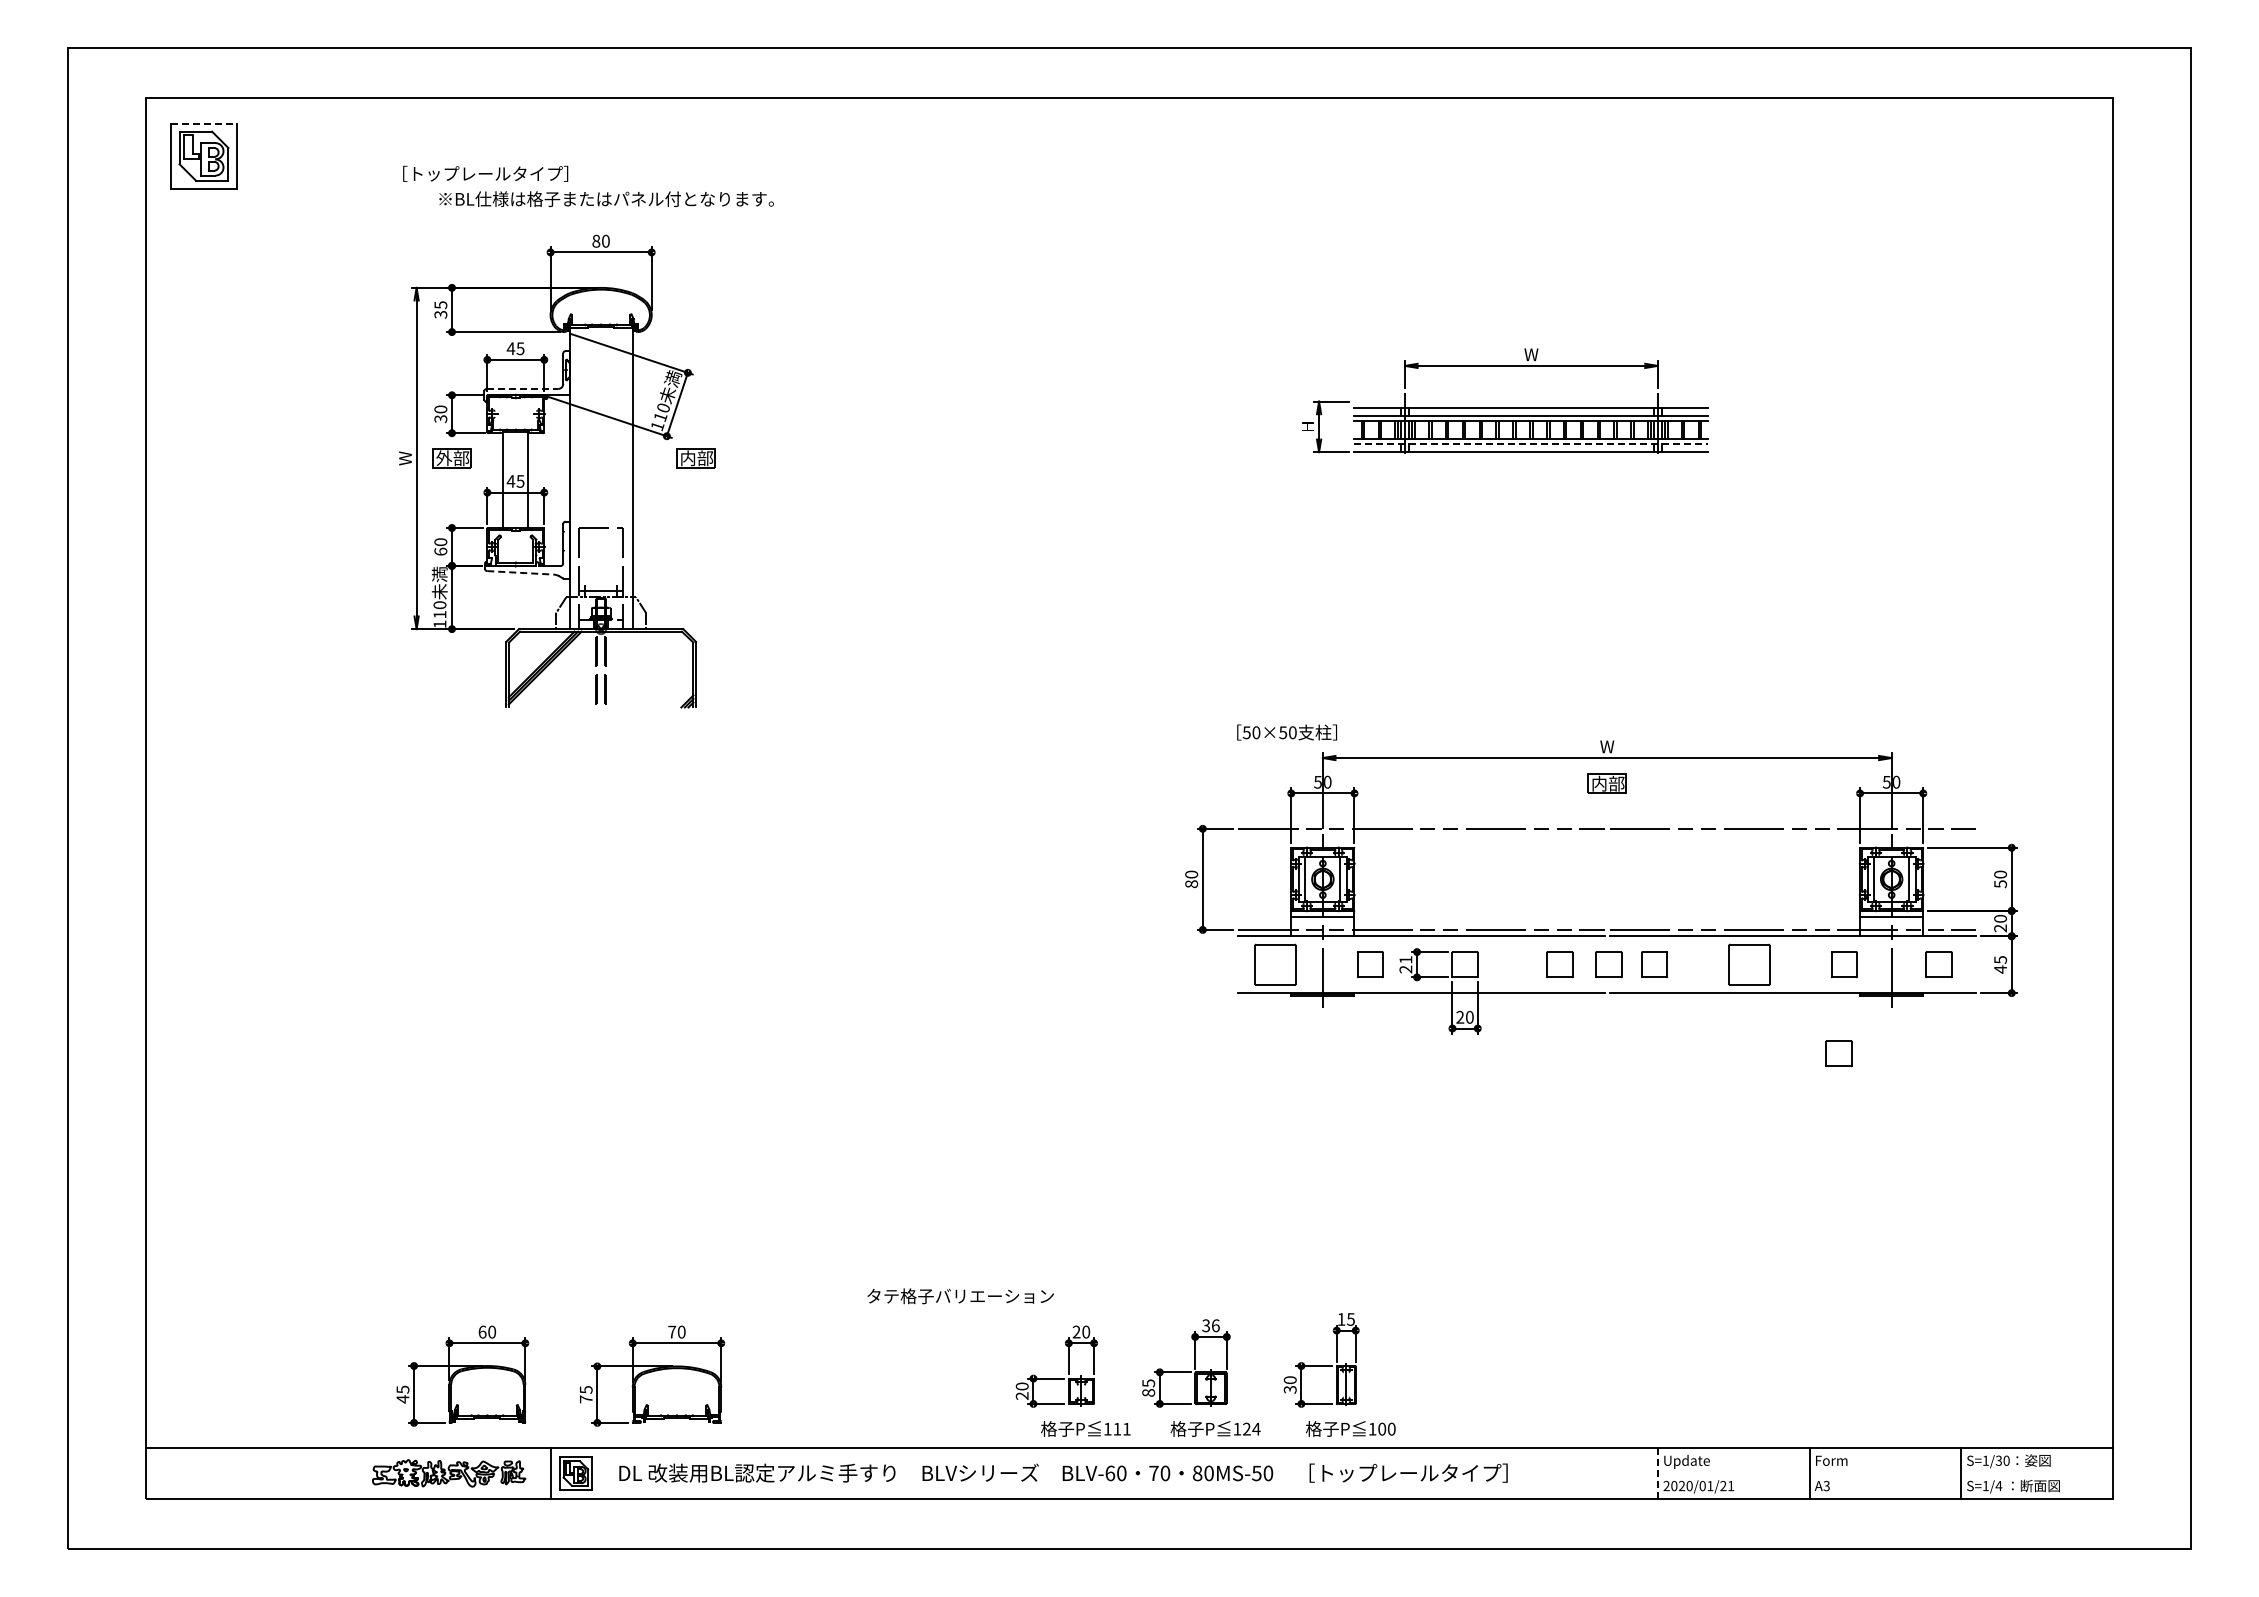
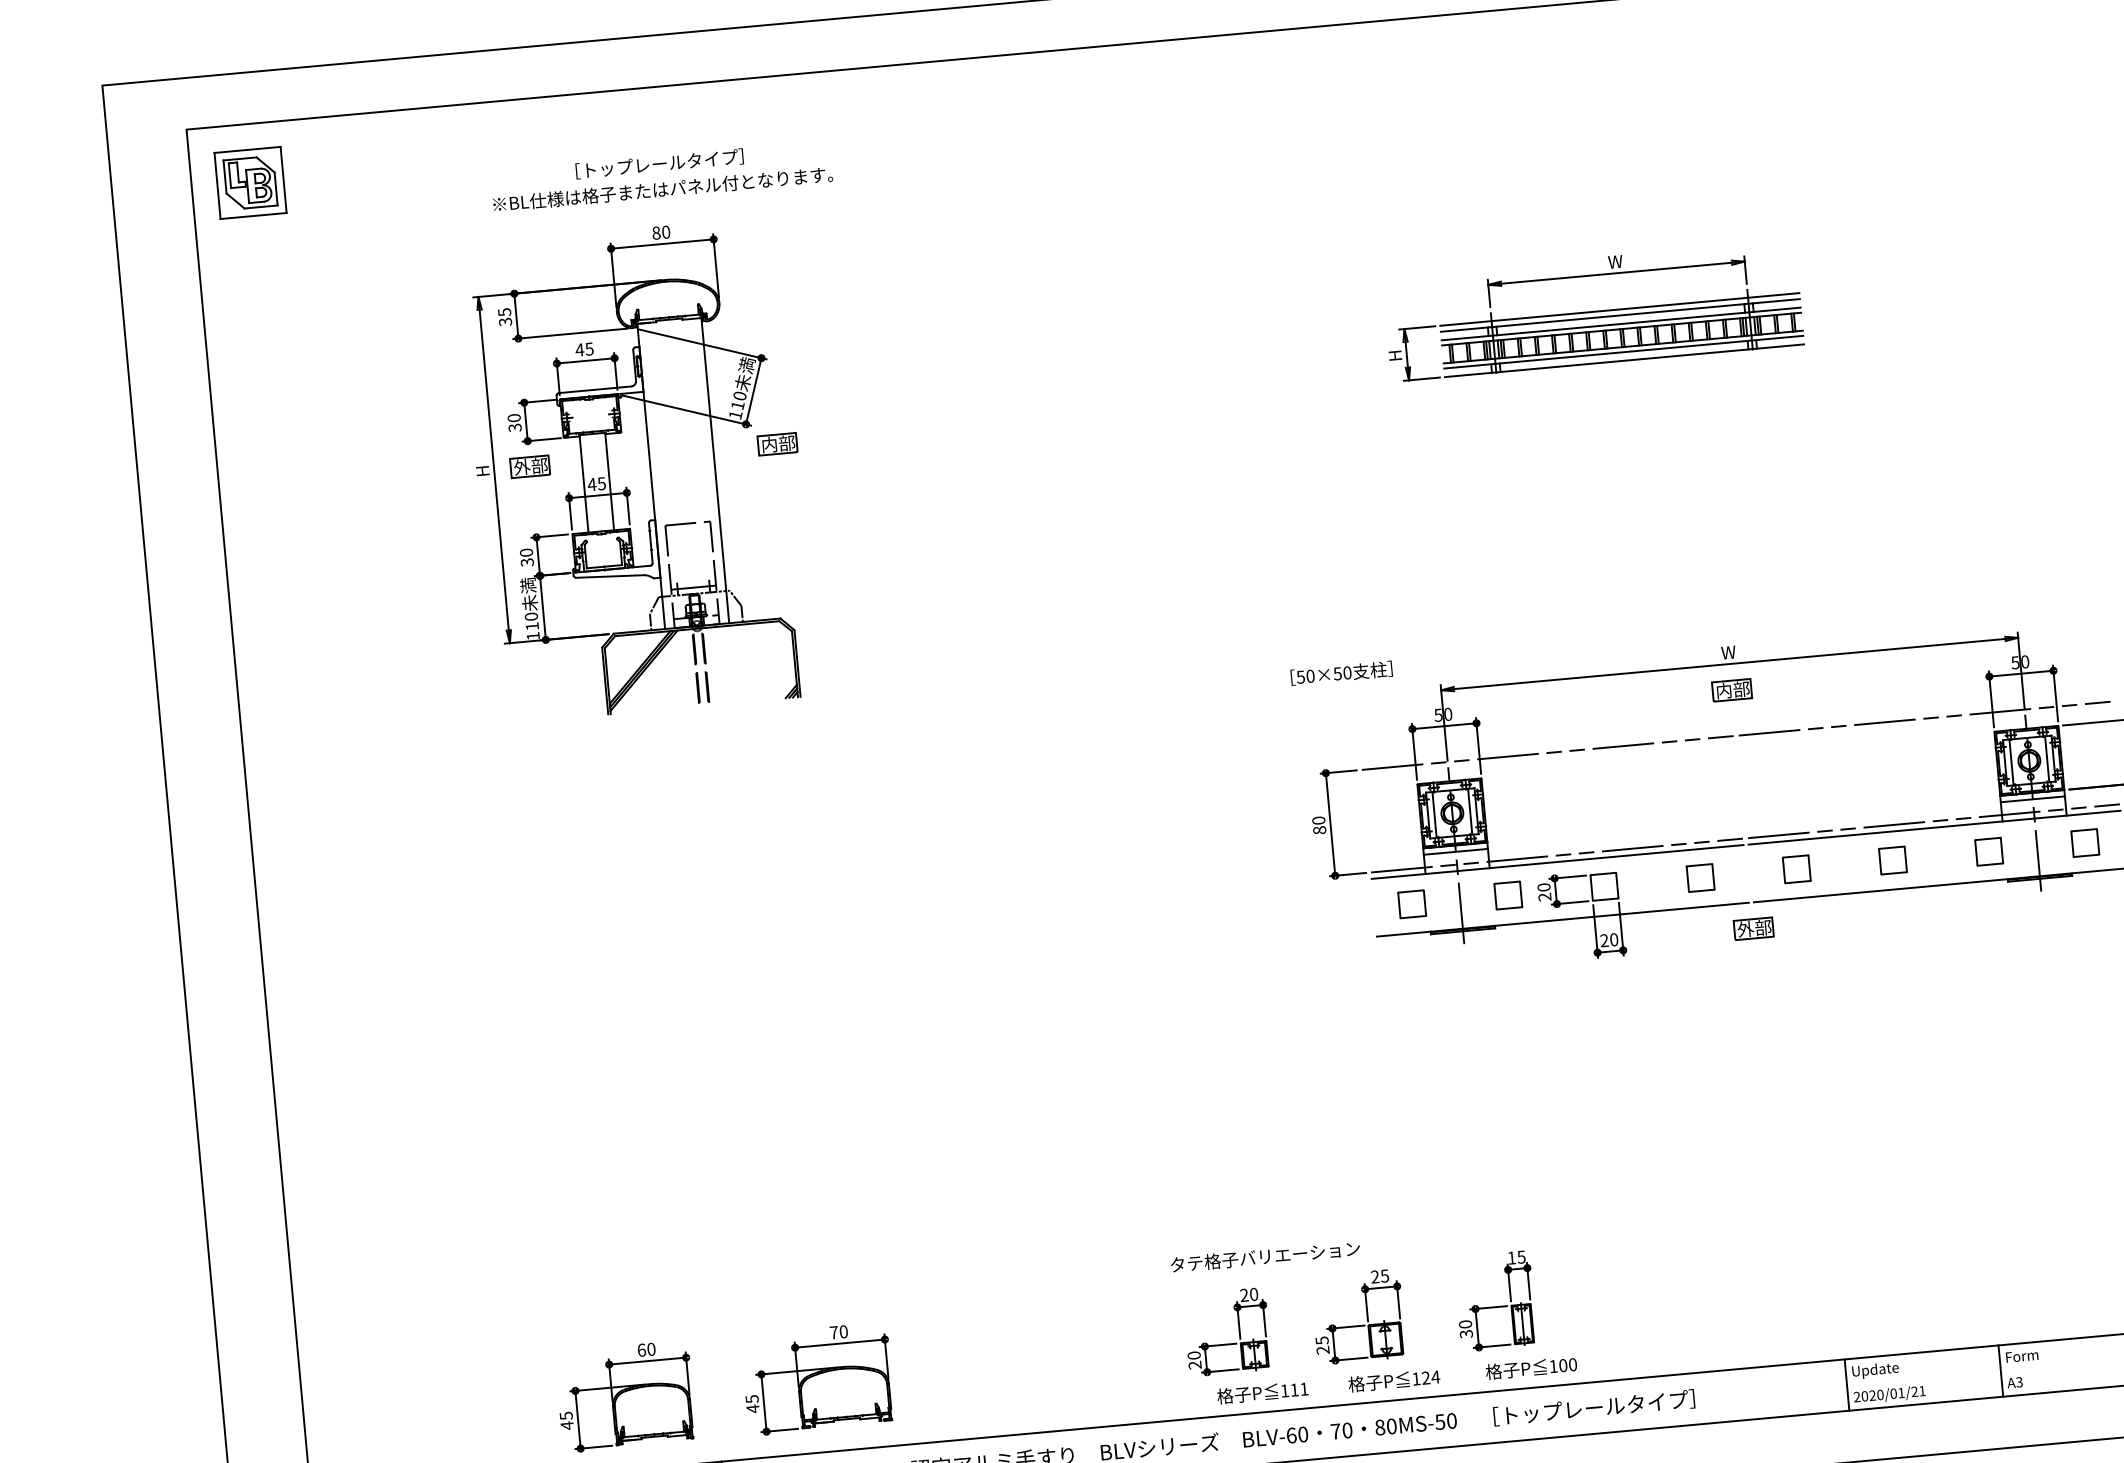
line: (203, 123) -> (247, 149), dashed -> solid
text: (485, 173) -> (659, 163), moved
line: (522, 388) -> (595, 389), dashed -> solid
line: (1531, 401) -> (1619, 309), added
line: (1531, 443) -> (1623, 351), dashed -> solid
text: (405, 458) -> (482, 471), W -> H
text: (440, 551) -> (527, 562), 60 -> 30
line: (521, 572) -> (611, 576), dashed -> solid
text: (1286, 732) -> (1341, 673), moved
text: (1405, 959) -> (1543, 887), 21 -> 20
part: (1275, 964) -> (1412, 904), size x0.62
part: (1608, 964) -> (1749, 873), removed
part: (1749, 964) -> (1893, 860), size x0.62
part: (1606, 1019) -> (1753, 929), added
part: (1838, 1053) -> (1991, 942), removed
text: (960, 1296) -> (1265, 1257), moved
text: (1210, 1325) -> (1379, 1276), 36 -> 25
text: (1148, 1392) -> (1322, 1349), 85 -> 25
text: (586, 1399) -> (753, 1408), 75 -> 45
line: (1657, 1473) -> (1846, 1385), dashed -> solid

